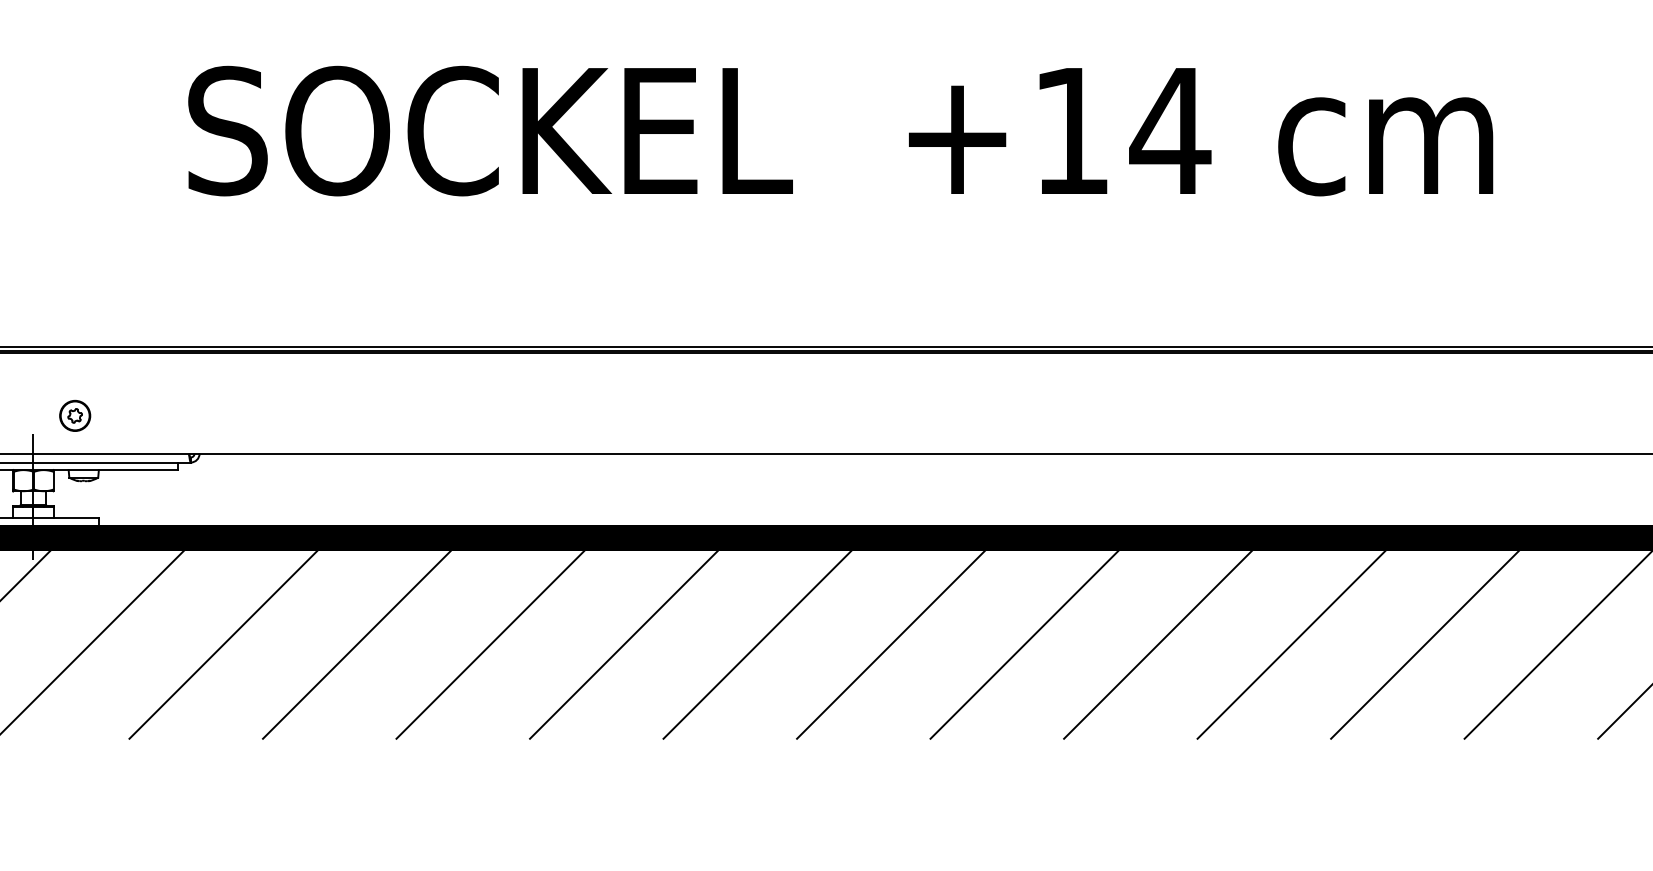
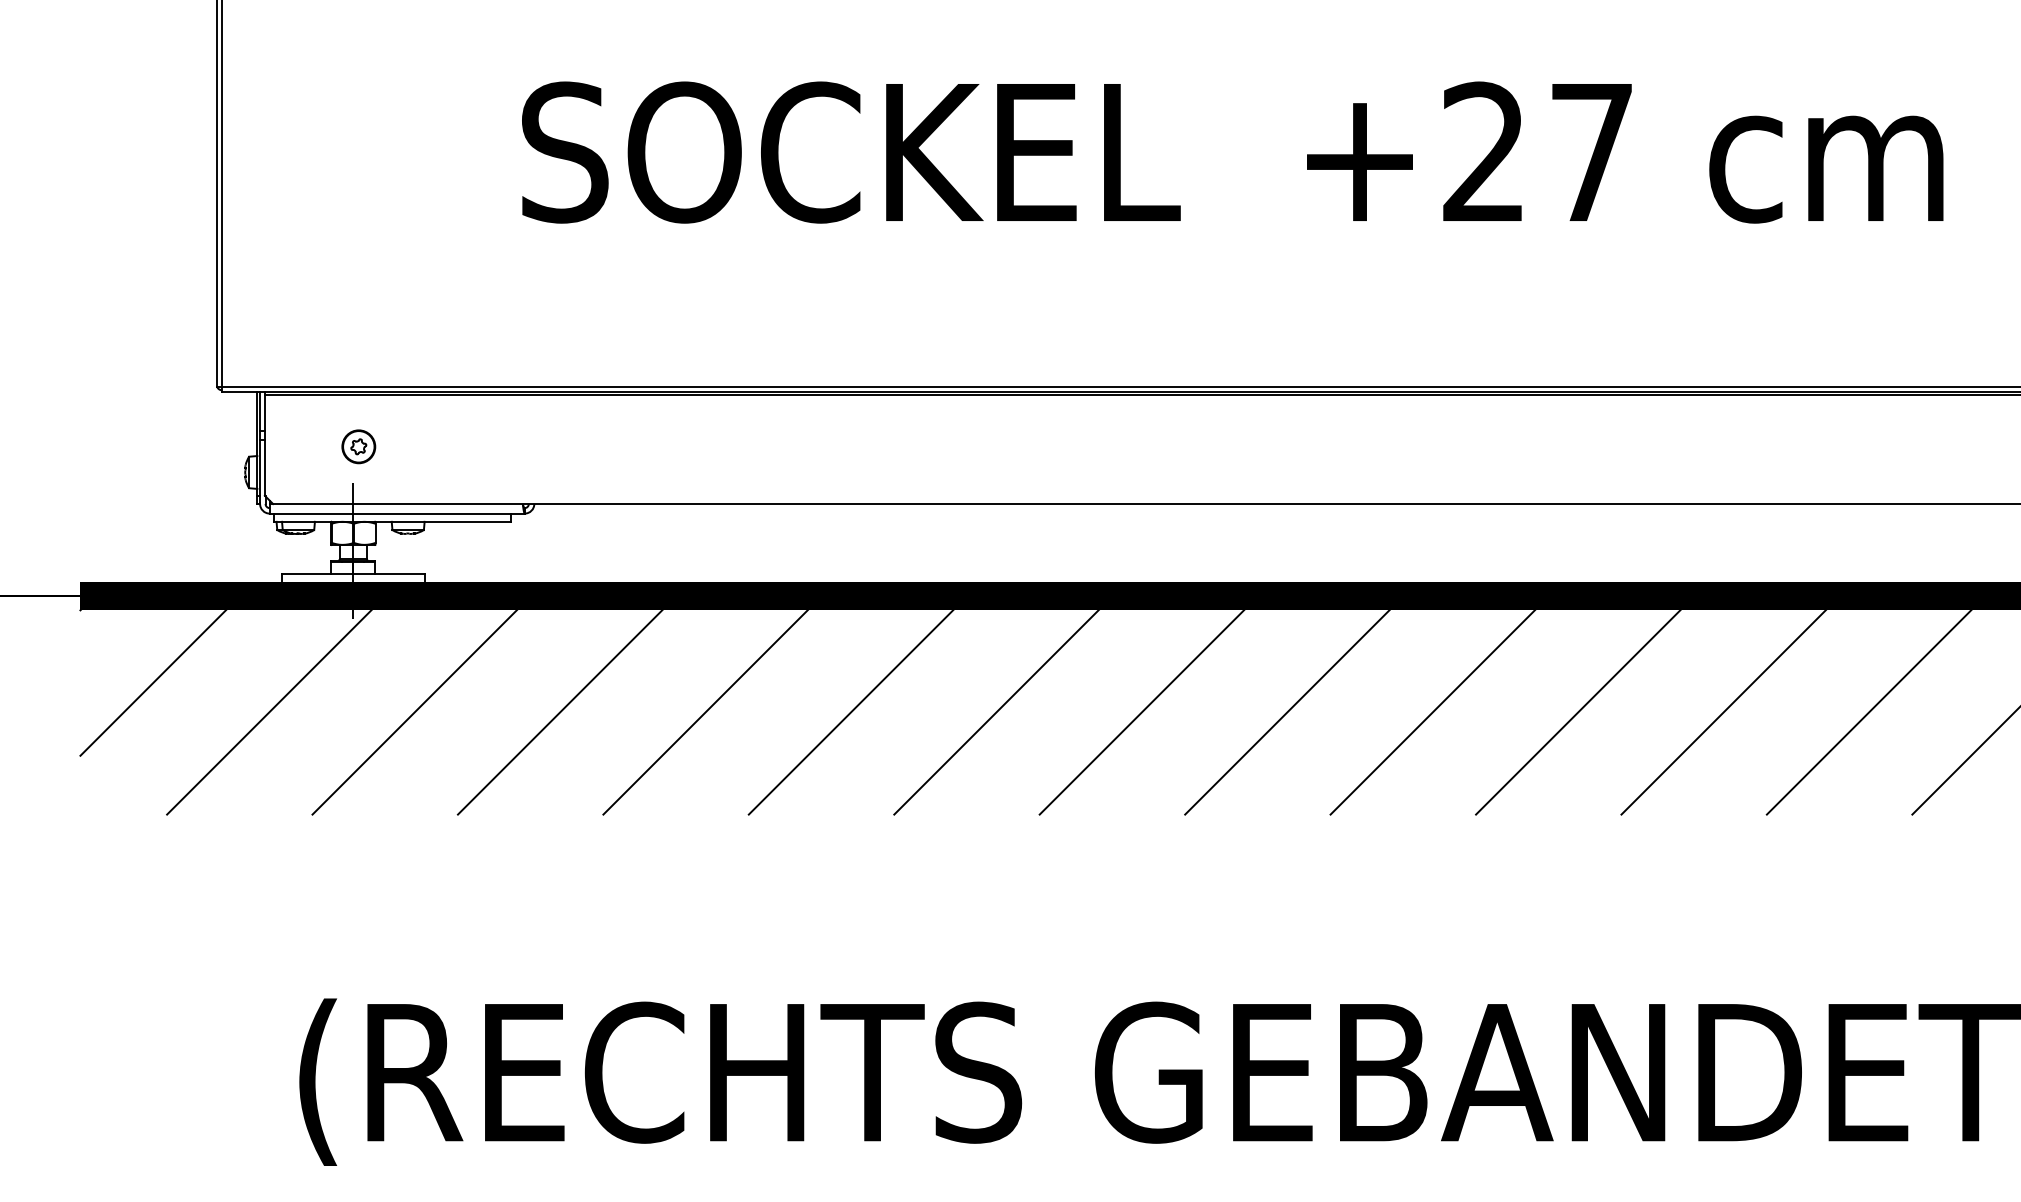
text: (1122, 129) -> (1539, 150), +14 -> +27
part: (74, 415) -> (358, 446), moved

